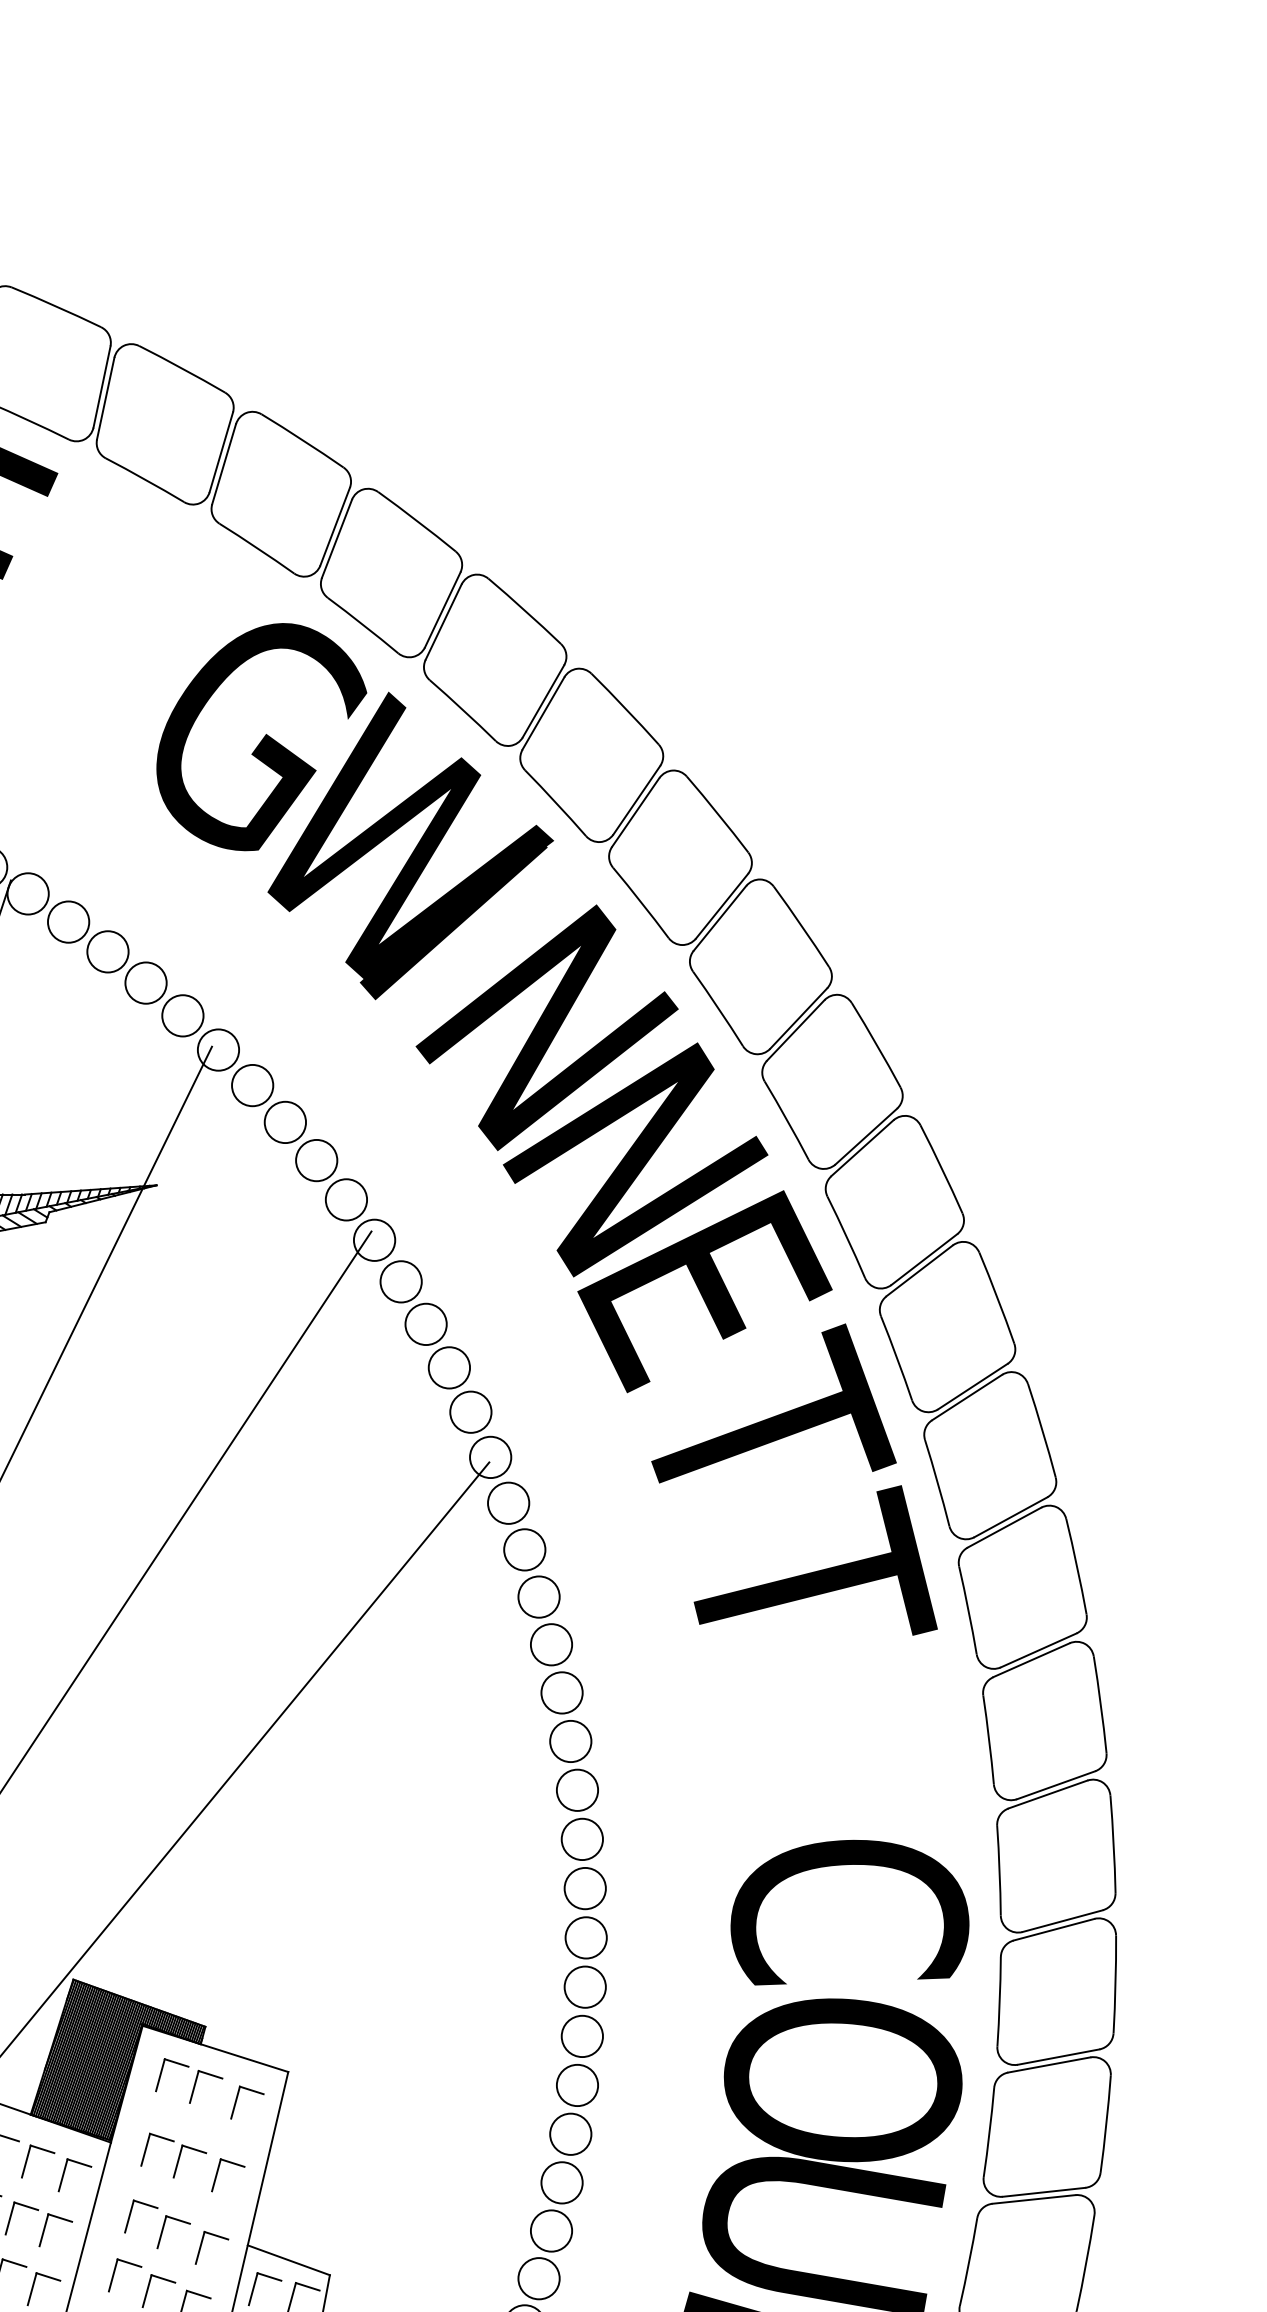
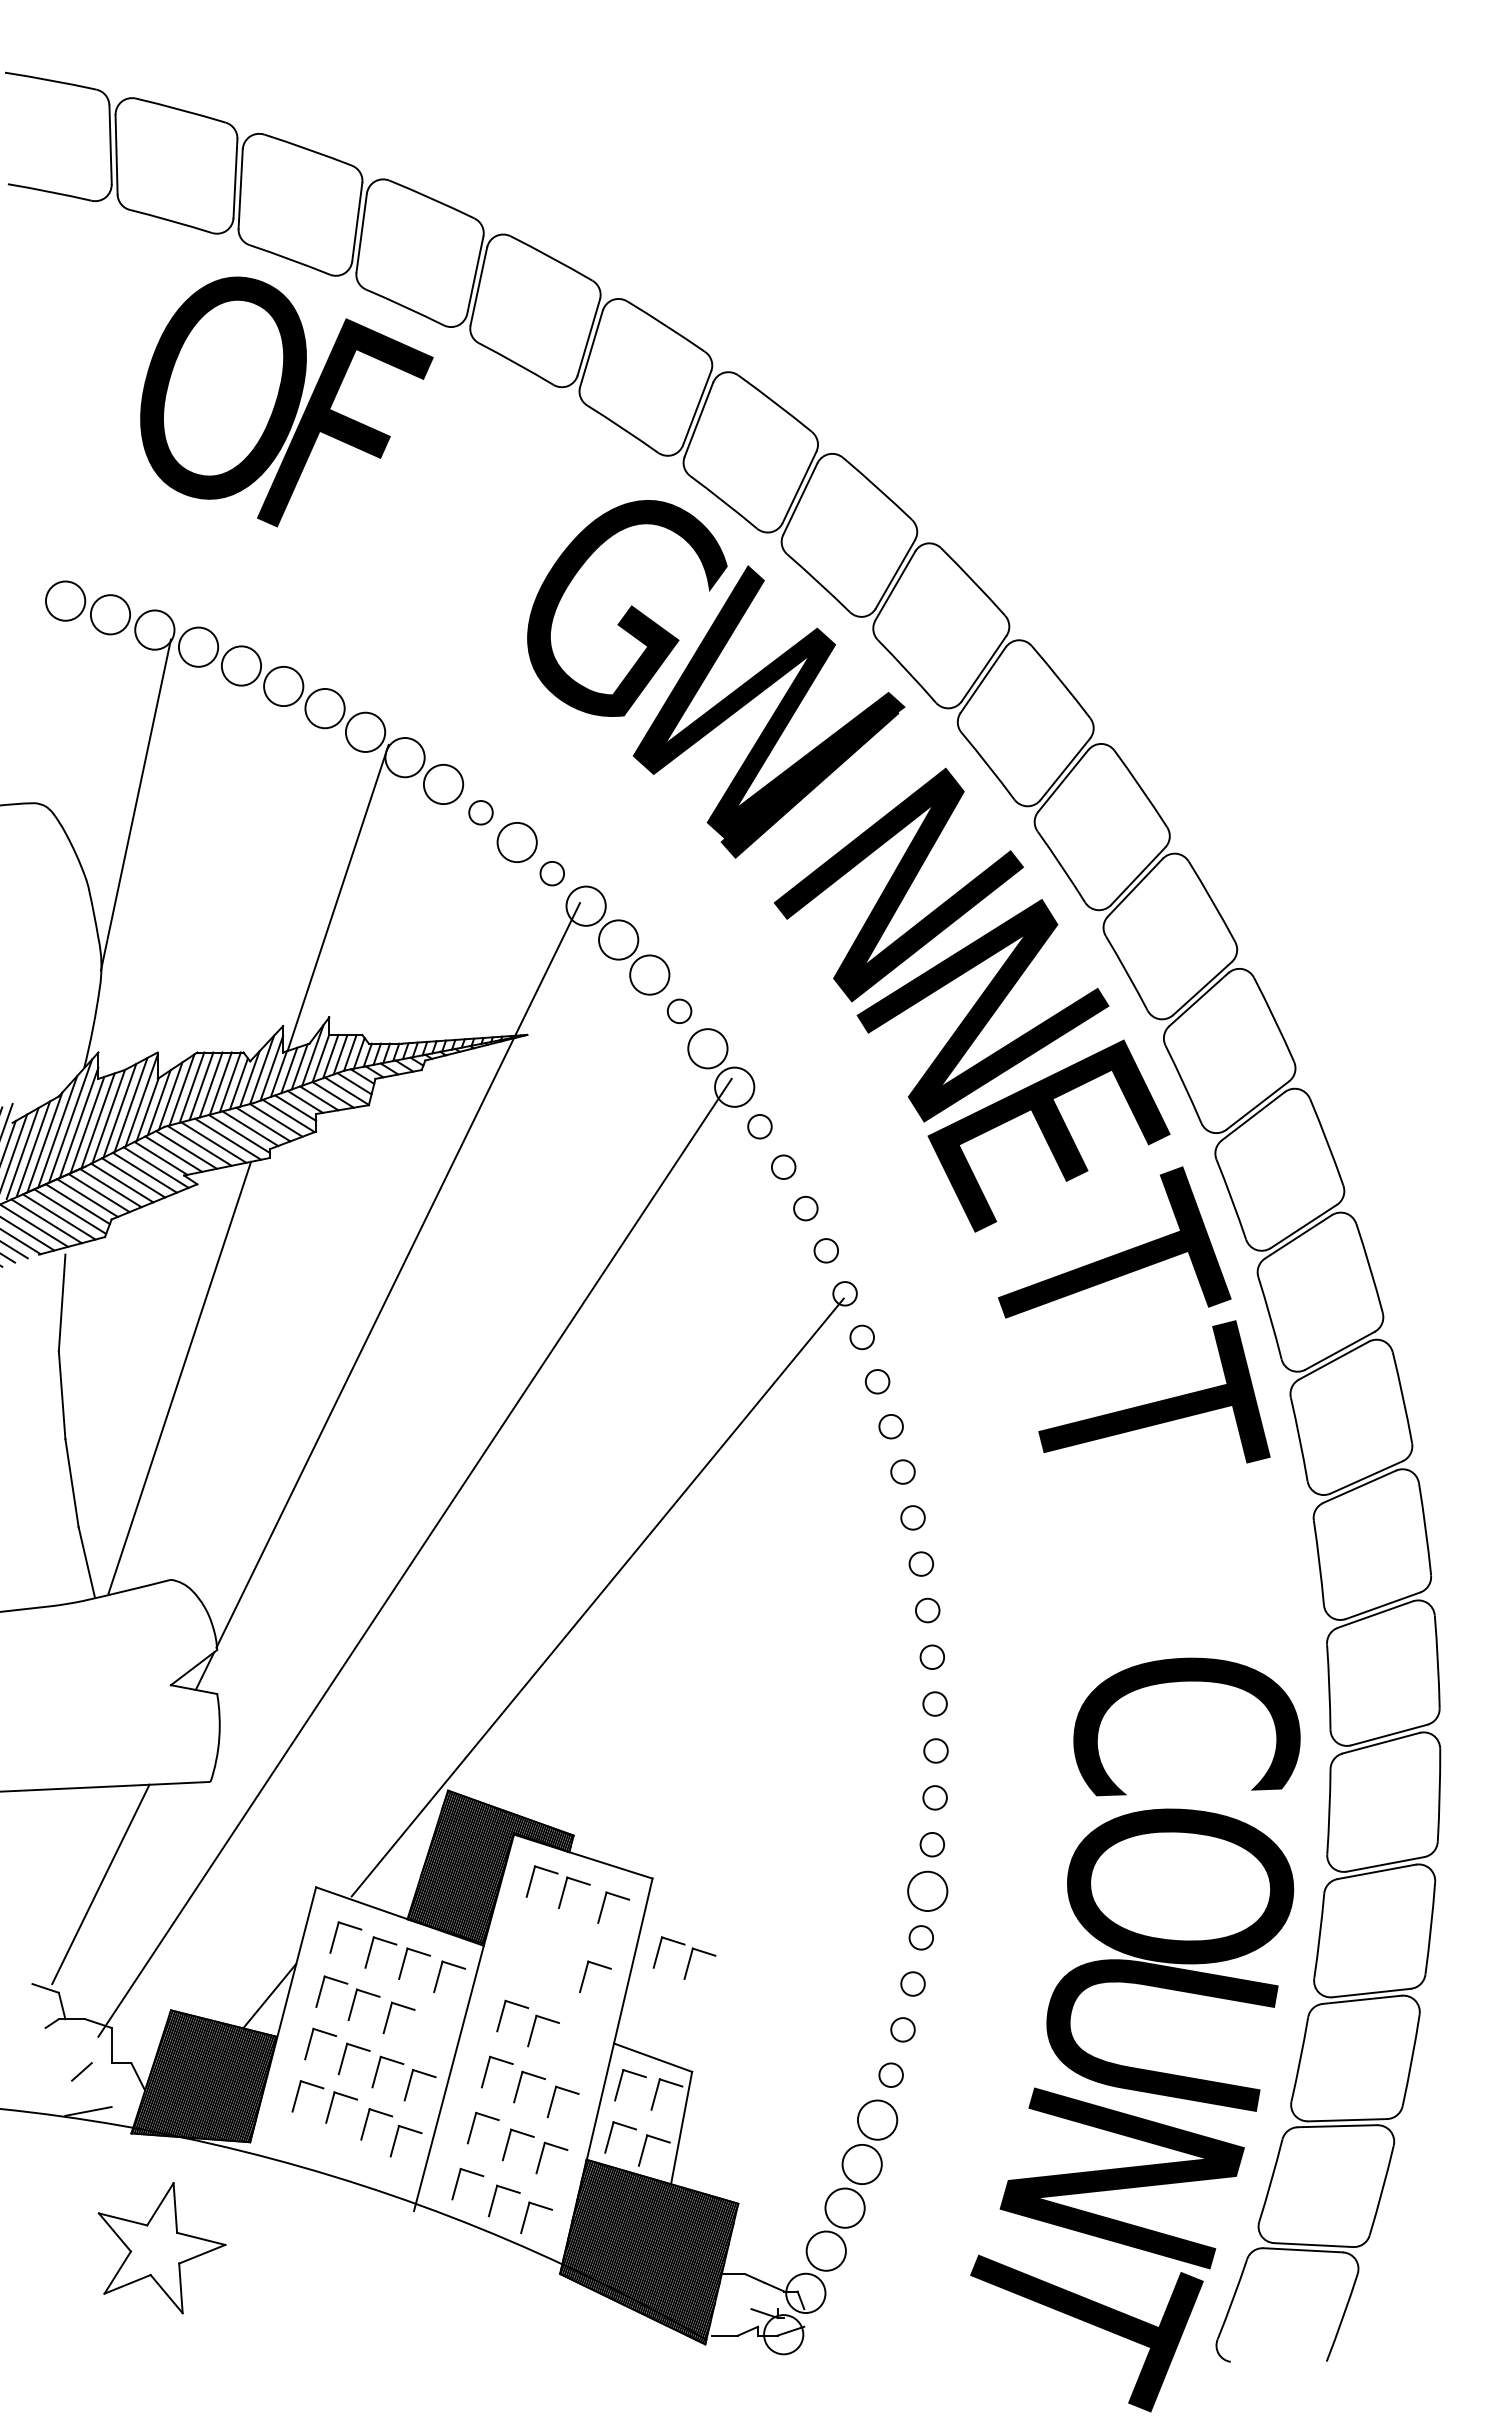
circle: (107, 951) -> (480, 812), size x0.6
circle: (182, 1015) -> (551, 873), size x0.6
circle: (316, 1160) -> (679, 1011), size x0.6
circle: (400, 1281) -> (759, 1126), size x0.6
circle: (425, 1323) -> (783, 1166), size x0.6
circle: (449, 1367) -> (805, 1208), size x0.6
circle: (470, 1411) -> (825, 1250), size x0.6
circle: (490, 1457) -> (844, 1293), size x0.6
circle: (507, 1503) -> (861, 1337), size x0.6
circle: (524, 1549) -> (877, 1381), size x0.6
circle: (538, 1596) -> (890, 1426), size x0.6
circle: (550, 1644) -> (902, 1471), size x0.6
circle: (561, 1692) -> (912, 1517), size x0.6
circle: (569, 1740) -> (920, 1563), size x0.6
circle: (577, 1790) -> (927, 1610), size x0.6
circle: (581, 1838) -> (931, 1656), size x0.6
circle: (584, 1888) -> (934, 1703), size x0.6
circle: (585, 1937) -> (935, 1750), size x0.6
circle: (584, 1986) -> (934, 1797), size x0.6
circle: (581, 2036) -> (931, 1844), size x0.6
circle: (569, 2133) -> (920, 1937), size x0.6
part: (173, 2154) -> (684, 1957), moved
circle: (561, 2182) -> (912, 1983), size x0.6
part: (46, 2225) -> (422, 2024), removed
circle: (550, 2230) -> (902, 2029), size x0.6
part: (202, 2246) -> (570, 2044), removed
circle: (538, 2277) -> (890, 2074), size x0.6

